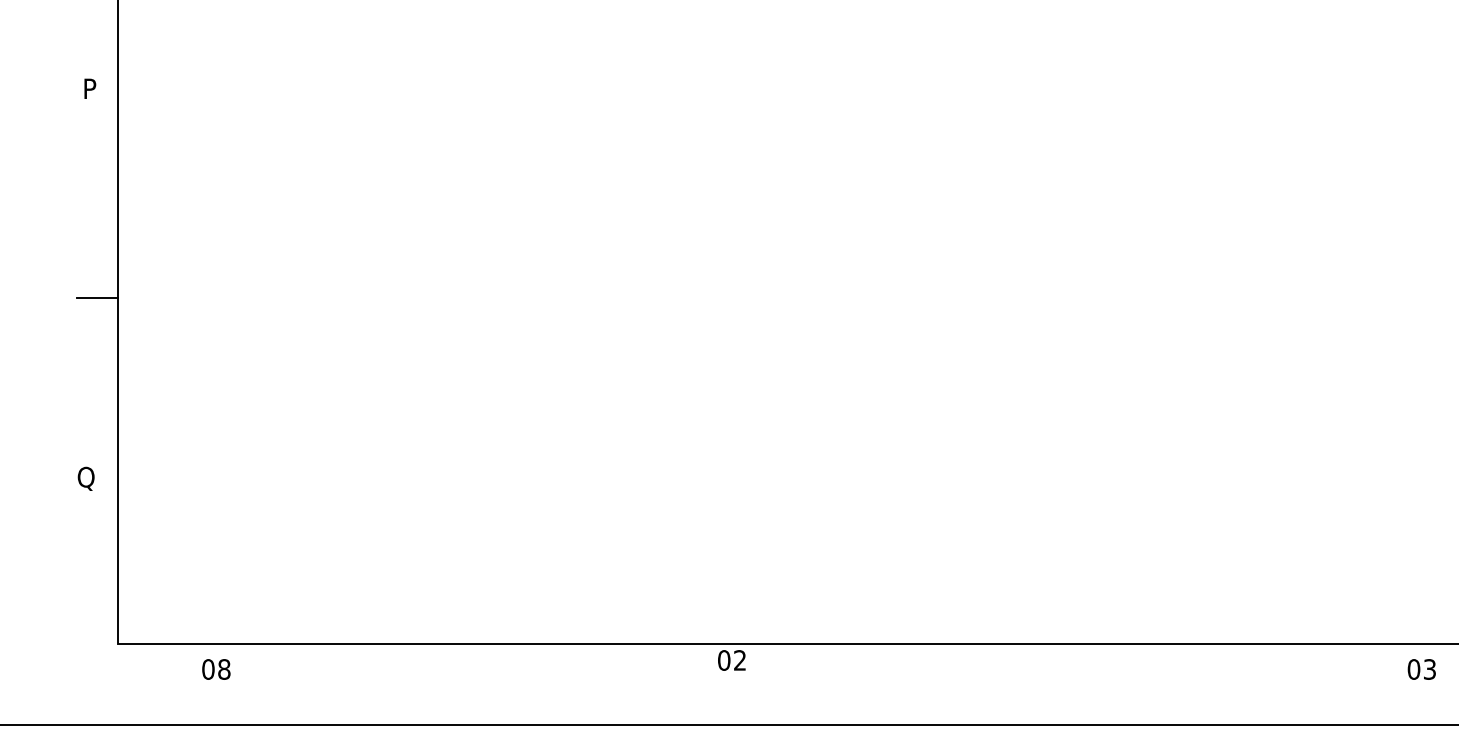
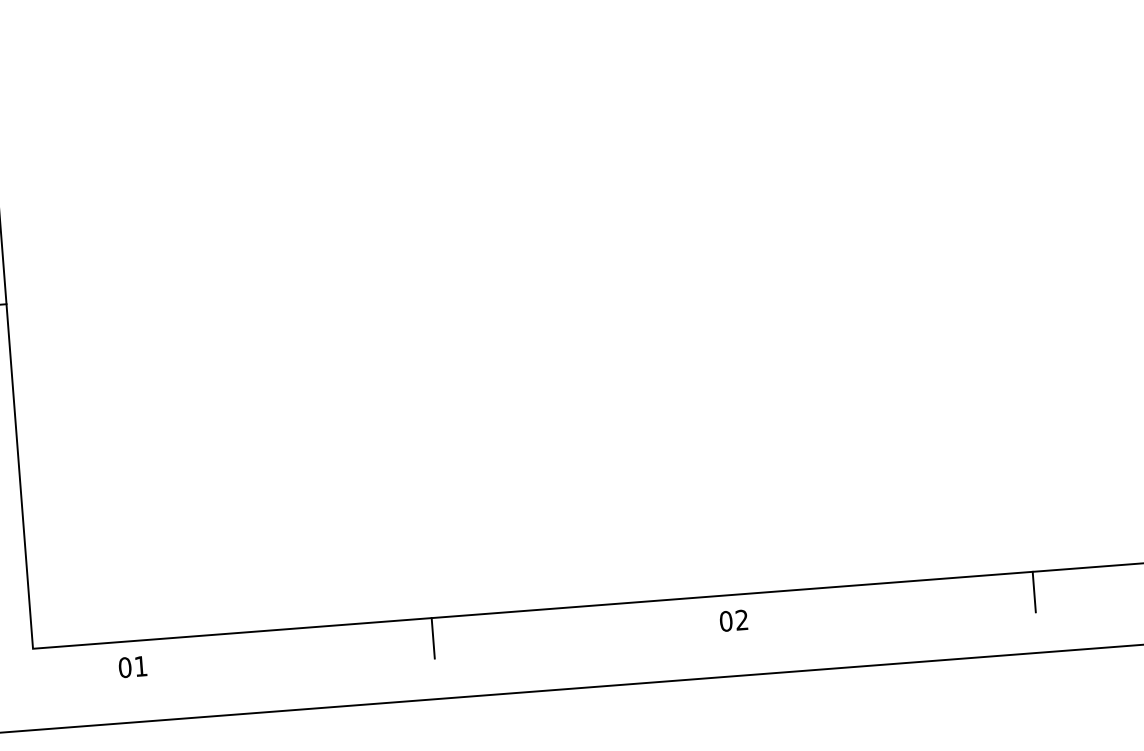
text: (731, 660) -> (733, 620), moved
line: (517, 663) -> (432, 637), added
line: (1120, 663) -> (1034, 591), added
text: (224, 669) -> (141, 666), 08 -> 01

